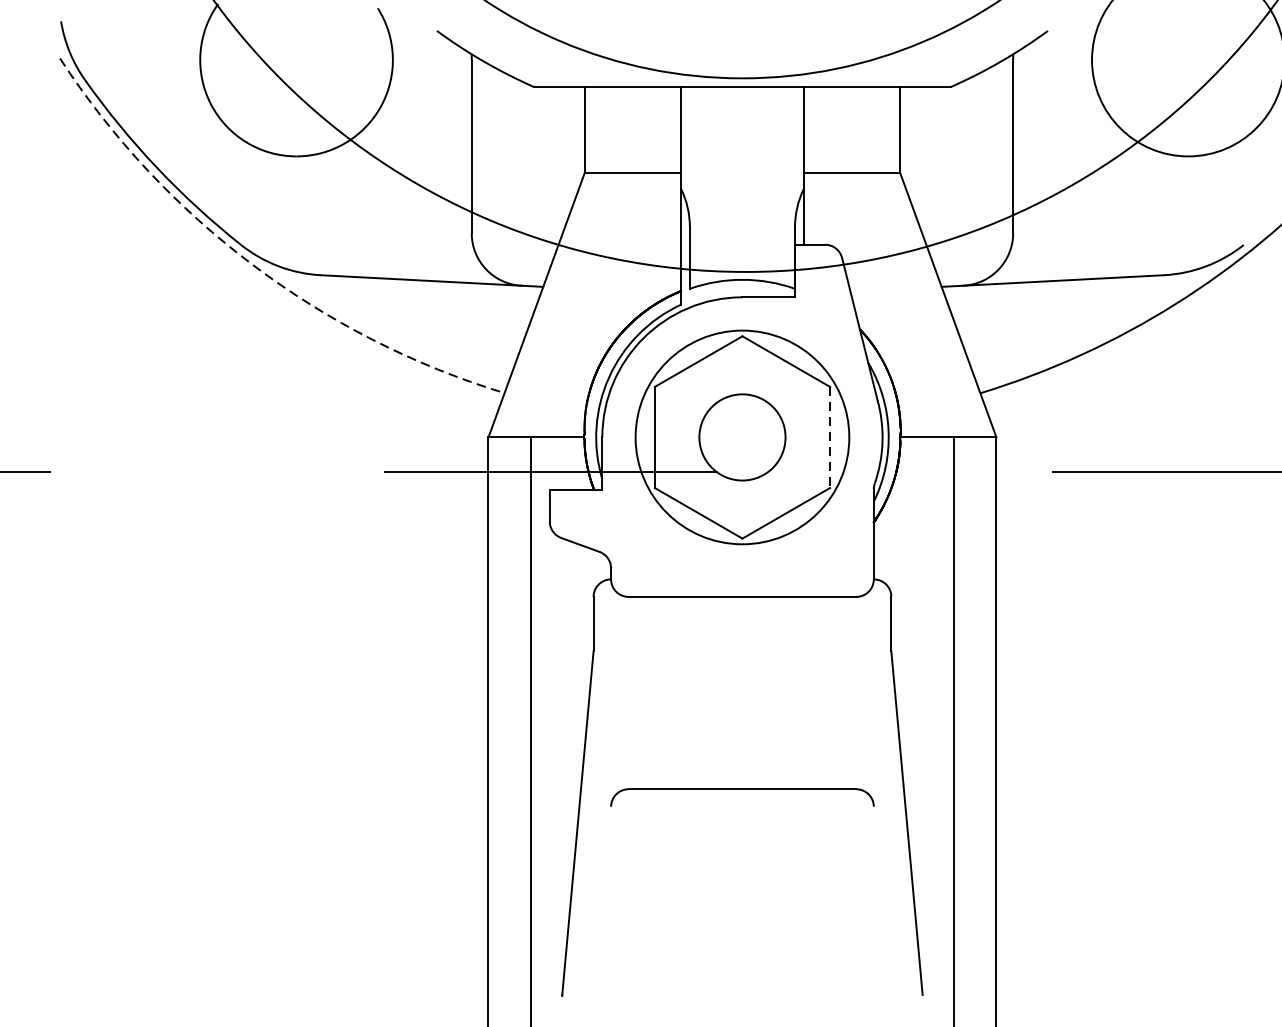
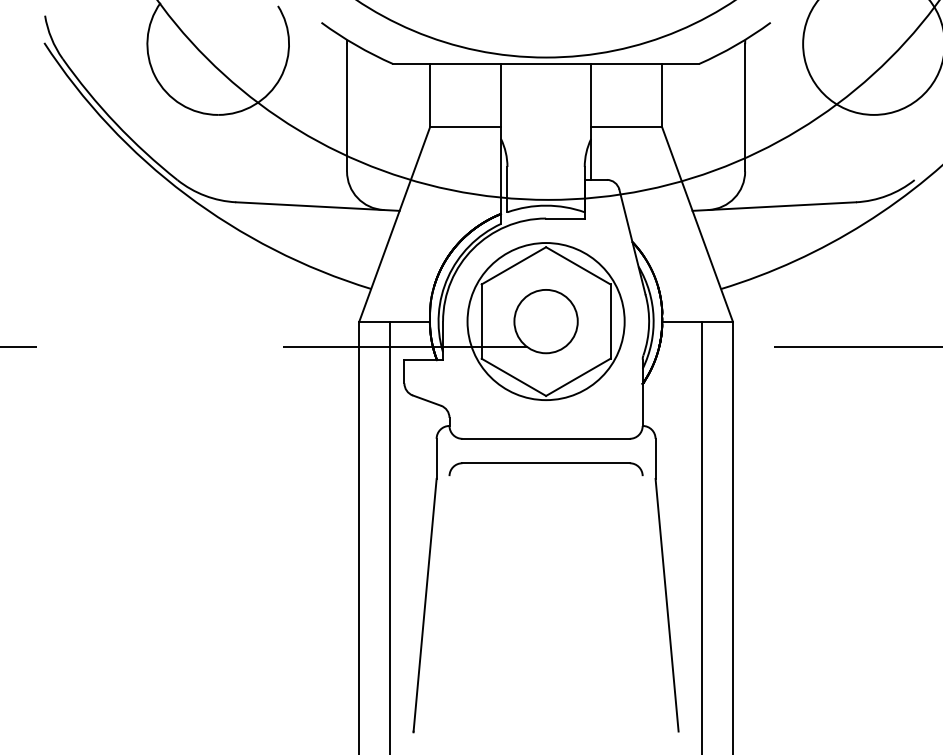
arc: (253, 264) -> (186, 194), dashed -> solid
line: (830, 438) -> (610, 322), dashed -> solid
part: (741, 797) -> (545, 469), moved

